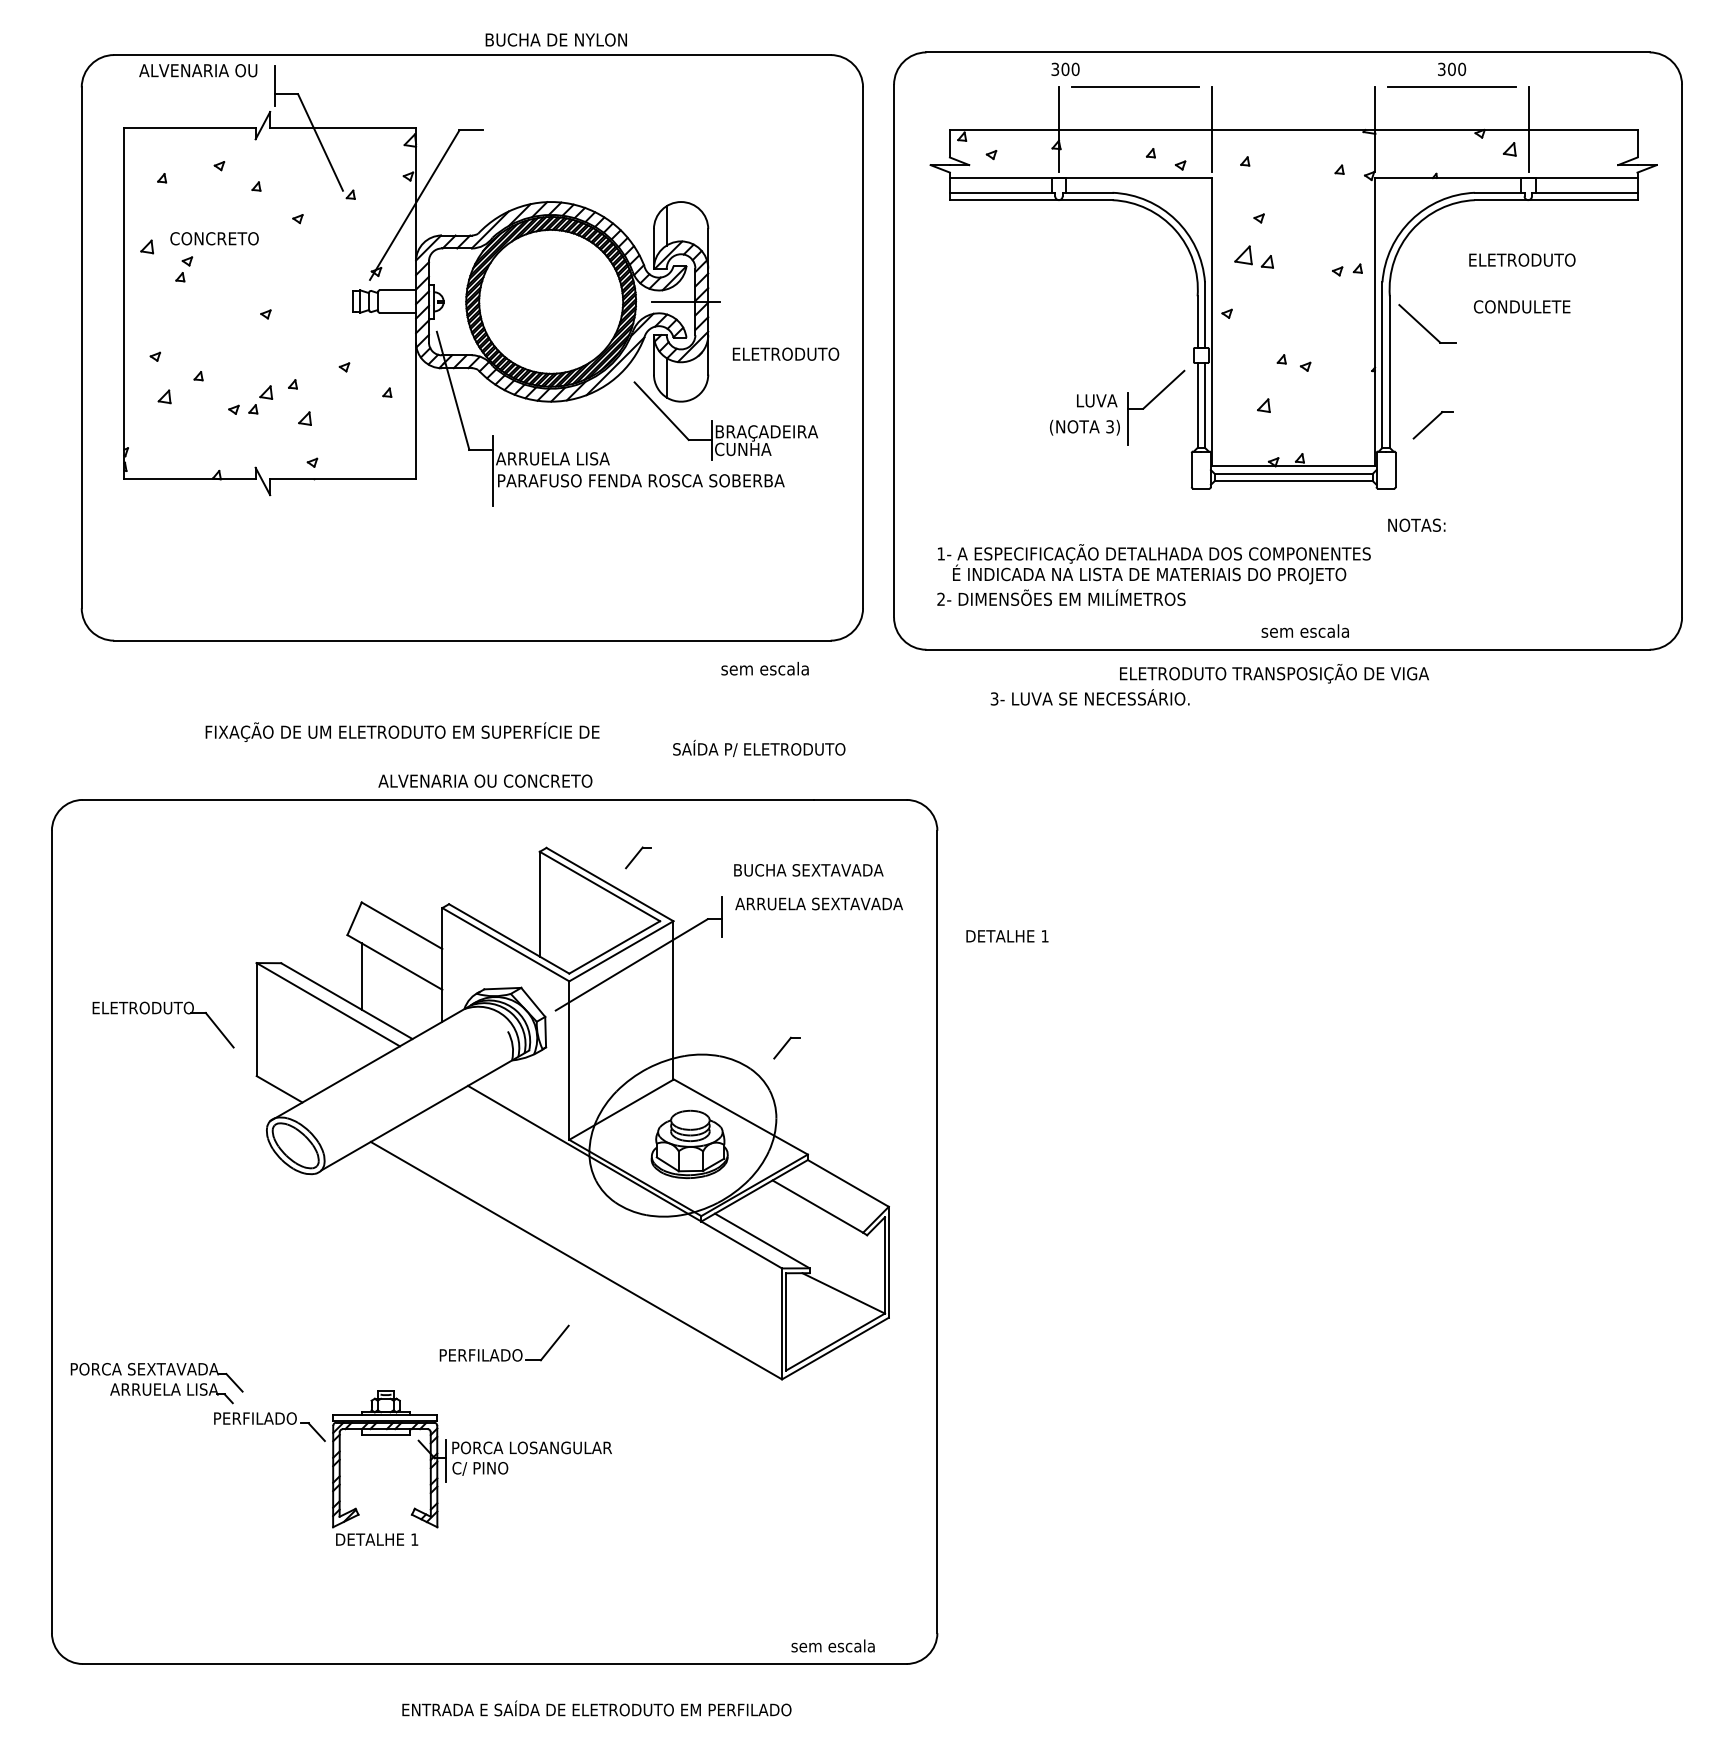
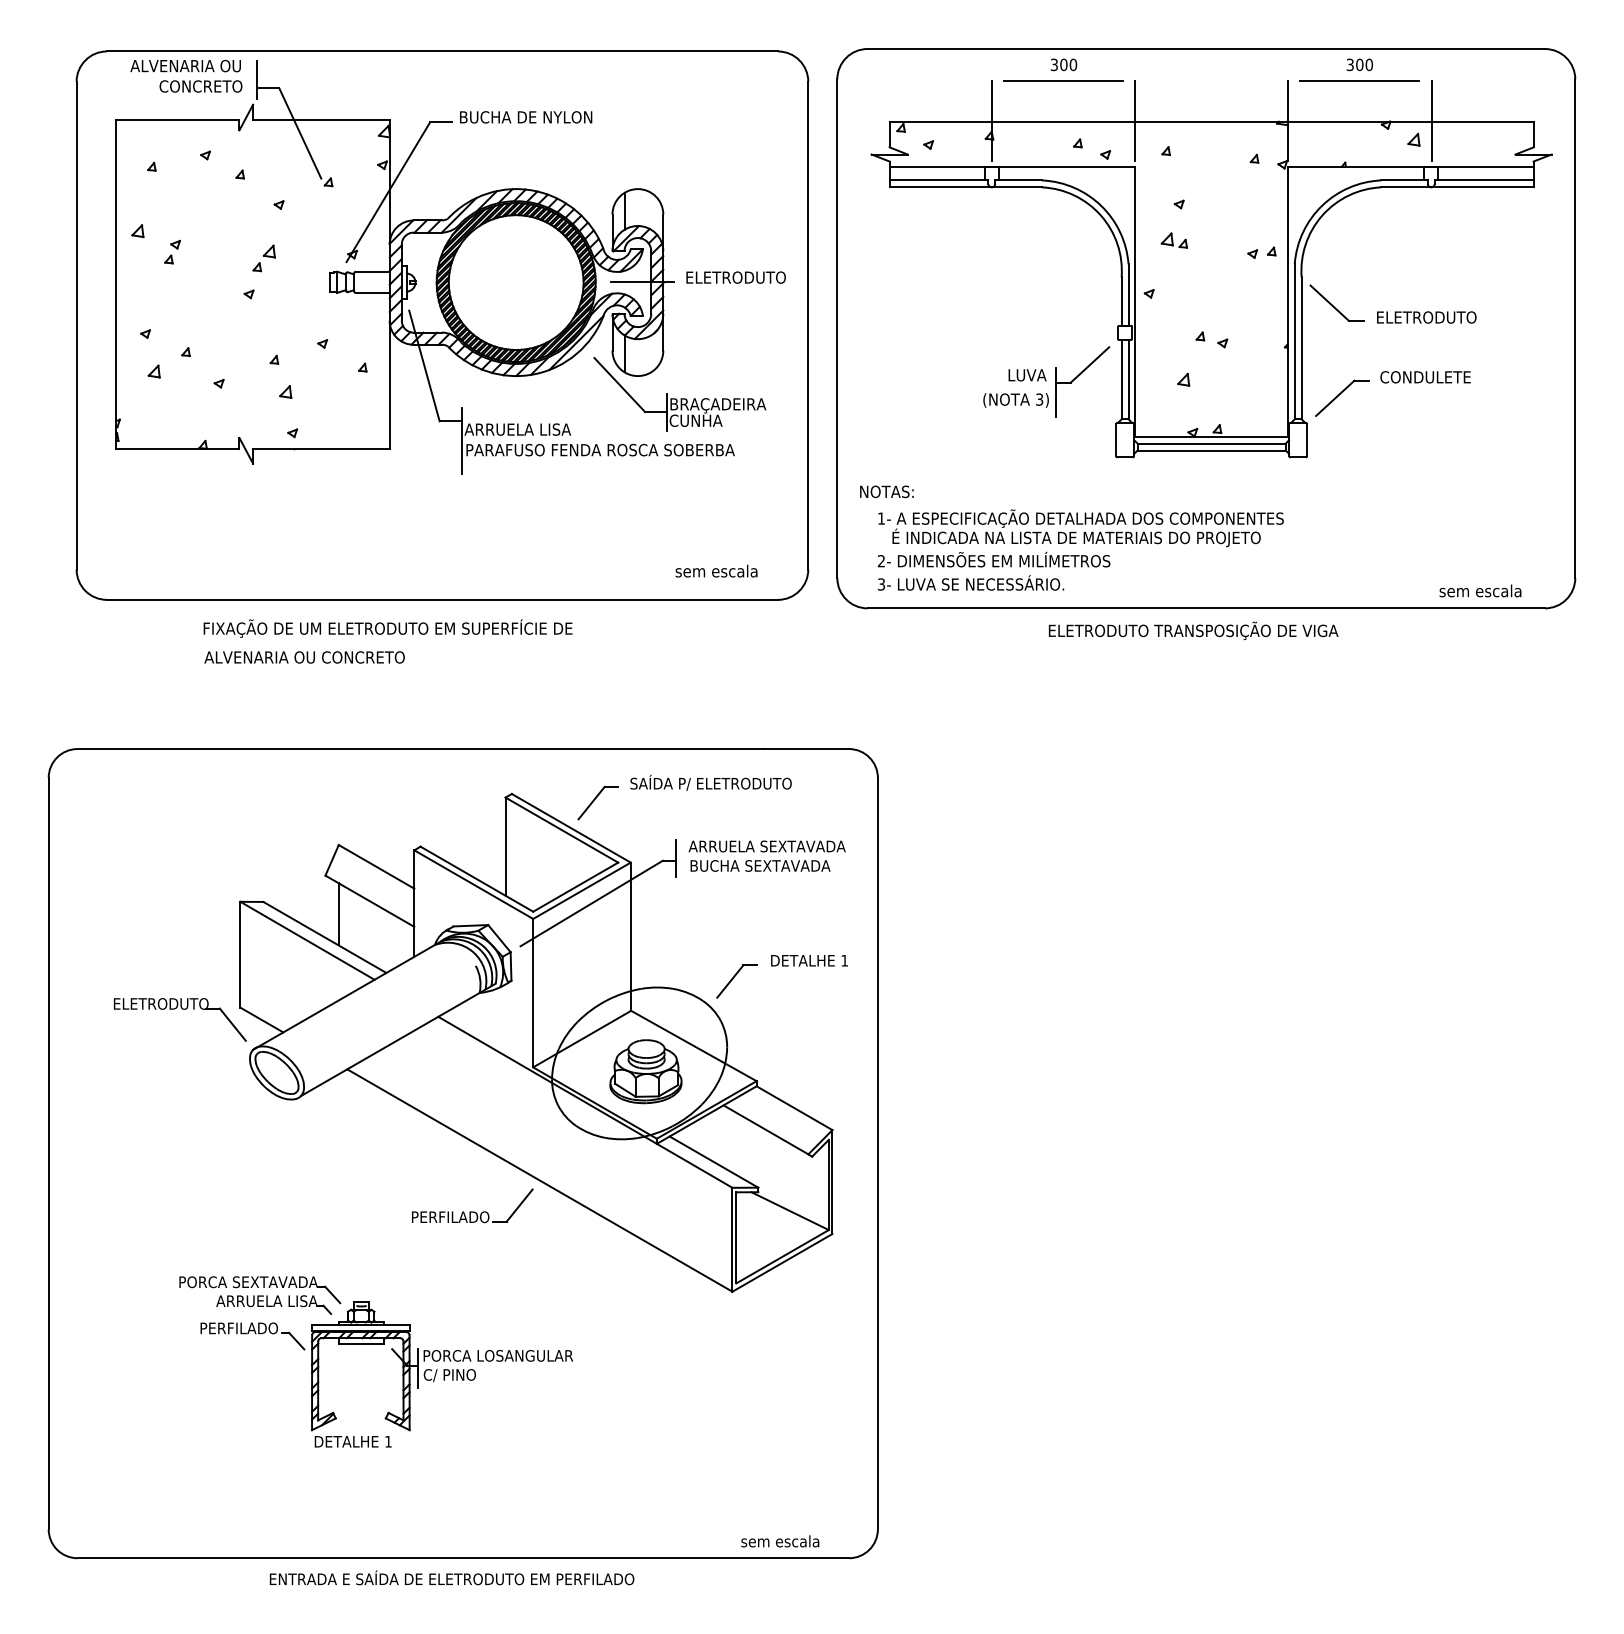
text: (556, 40) -> (526, 117), moved
text: (1065, 68) -> (1063, 64), moved
text: (214, 238) -> (200, 86), moved
part: (1253, 256) -> (1173, 240), size x0.71
text: (1522, 260) -> (1426, 317), moved
text: (1522, 307) -> (1425, 377), moved
text: (785, 354) -> (735, 277), moved
part: (259, 399) -> (263, 258), moved
part: (1433, 424) -> (1342, 397), size x1.43
text: (1416, 524) -> (886, 491), moved
text: (1305, 630) -> (1480, 590), moved
text: (765, 668) -> (716, 570), moved
text: (1090, 696) -> (971, 582), moved
text: (401, 732) -> (387, 628), moved
text: (758, 748) -> (710, 782), moved
text: (485, 781) -> (304, 657), moved
part: (637, 858) -> (597, 803), size x1.67
text: (808, 869) -> (760, 865), moved
text: (1007, 936) -> (809, 960), moved
part: (165, 1013) -> (182, 1009), moved
part: (786, 1048) -> (736, 981), size x1.67
part: (504, 1342) -> (472, 1205), moved
part: (157, 1383) -> (260, 1295), moved
text: (597, 1708) -> (452, 1577), moved

